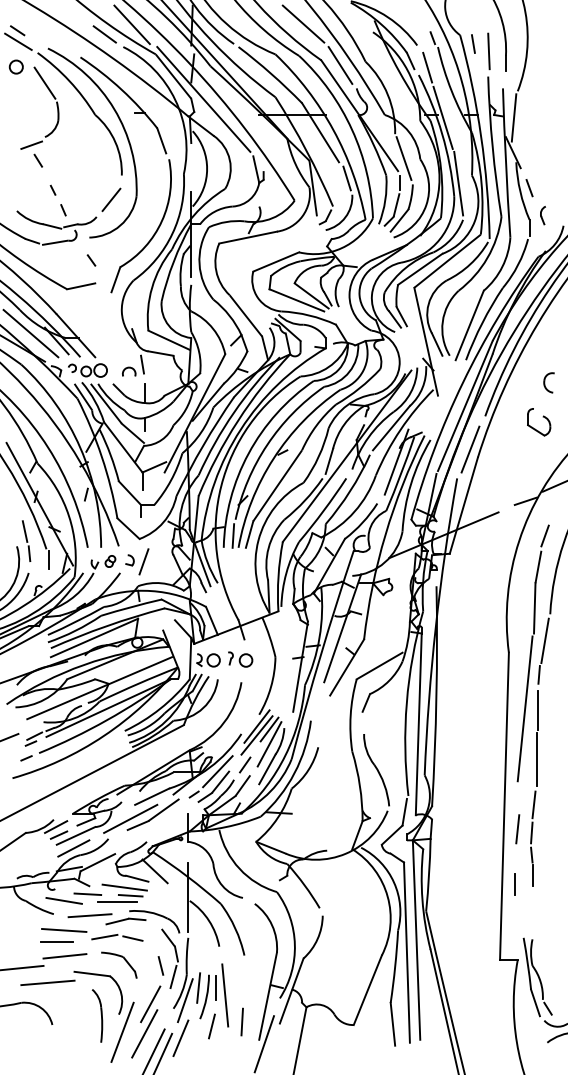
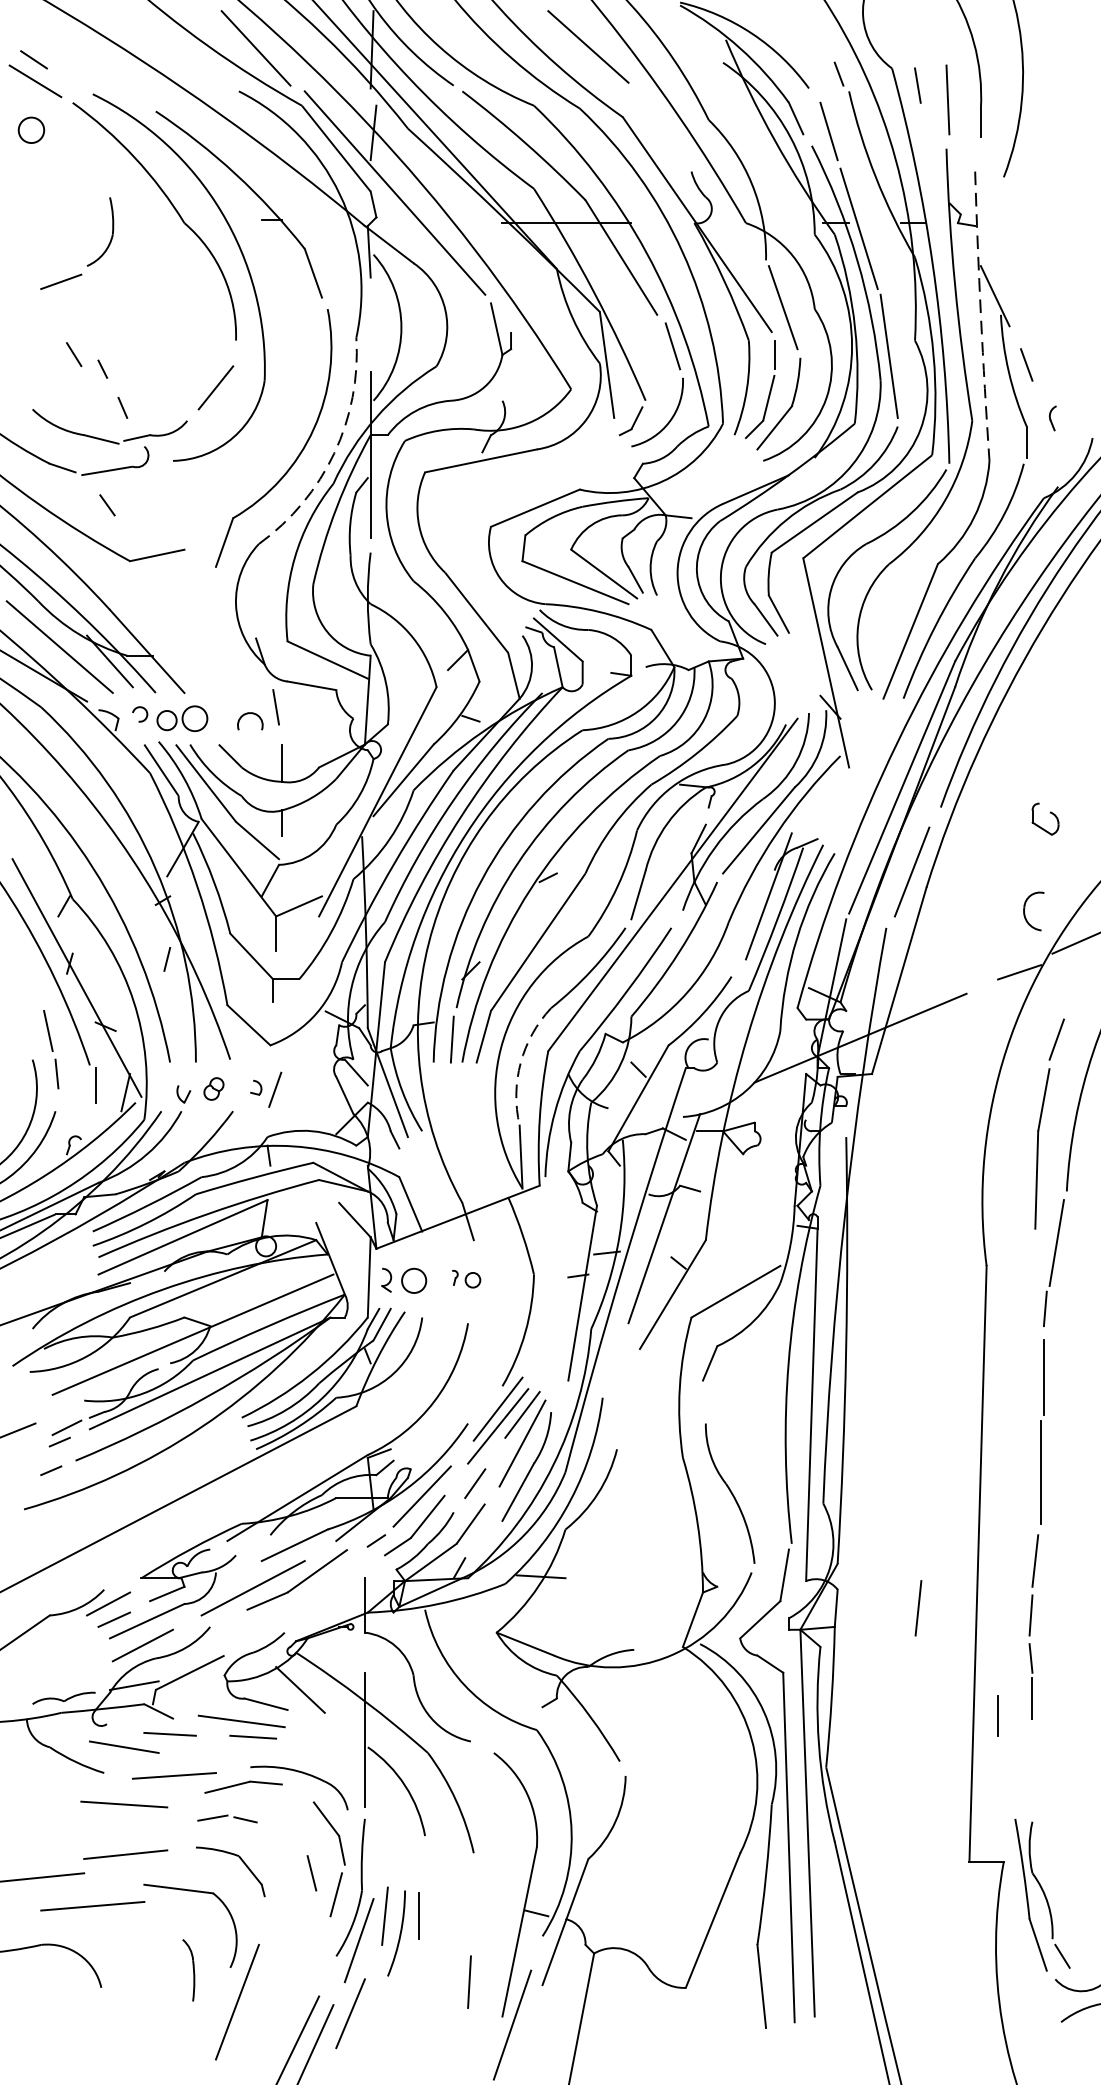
line: (104, 34) -> (202, 67), removed
line: (340, 65) -> (660, 127), removed
line: (44, 82) -> (86, 160), removed
line: (513, 117) -> (995, 228), removed
line: (38, 160) -> (74, 354), moved
arc: (505, 163) -> (980, 317), solid -> dashed
part: (542, 215) -> (1051, 418), size x0.7
arc: (172, 233) -> (334, 452), solid -> dashed
line: (91, 260) -> (107, 505), moved
part: (548, 382) -> (1032, 910), moved
part: (539, 422) -> (1045, 819), size x0.6
arc: (268, 548) -> (520, 1063), solid -> dashed
part: (137, 561) -> (266, 1089), size x0.7
part: (240, 659) -> (466, 1279), size x0.6
line: (524, 708) -> (1016, 1374), removed
line: (517, 829) -> (917, 1608), moved
line: (117, 902) -> (227, 1750), removed
part: (117, 937) -> (227, 1818), size x0.6
line: (56, 942) -> (109, 1827), removed
line: (225, 995) -> (437, 1930), removed
part: (97, 1015) -> (188, 1969), size x0.6
part: (146, 1021) -> (283, 1981), removed
line: (211, 1026) -> (409, 1990), removed

